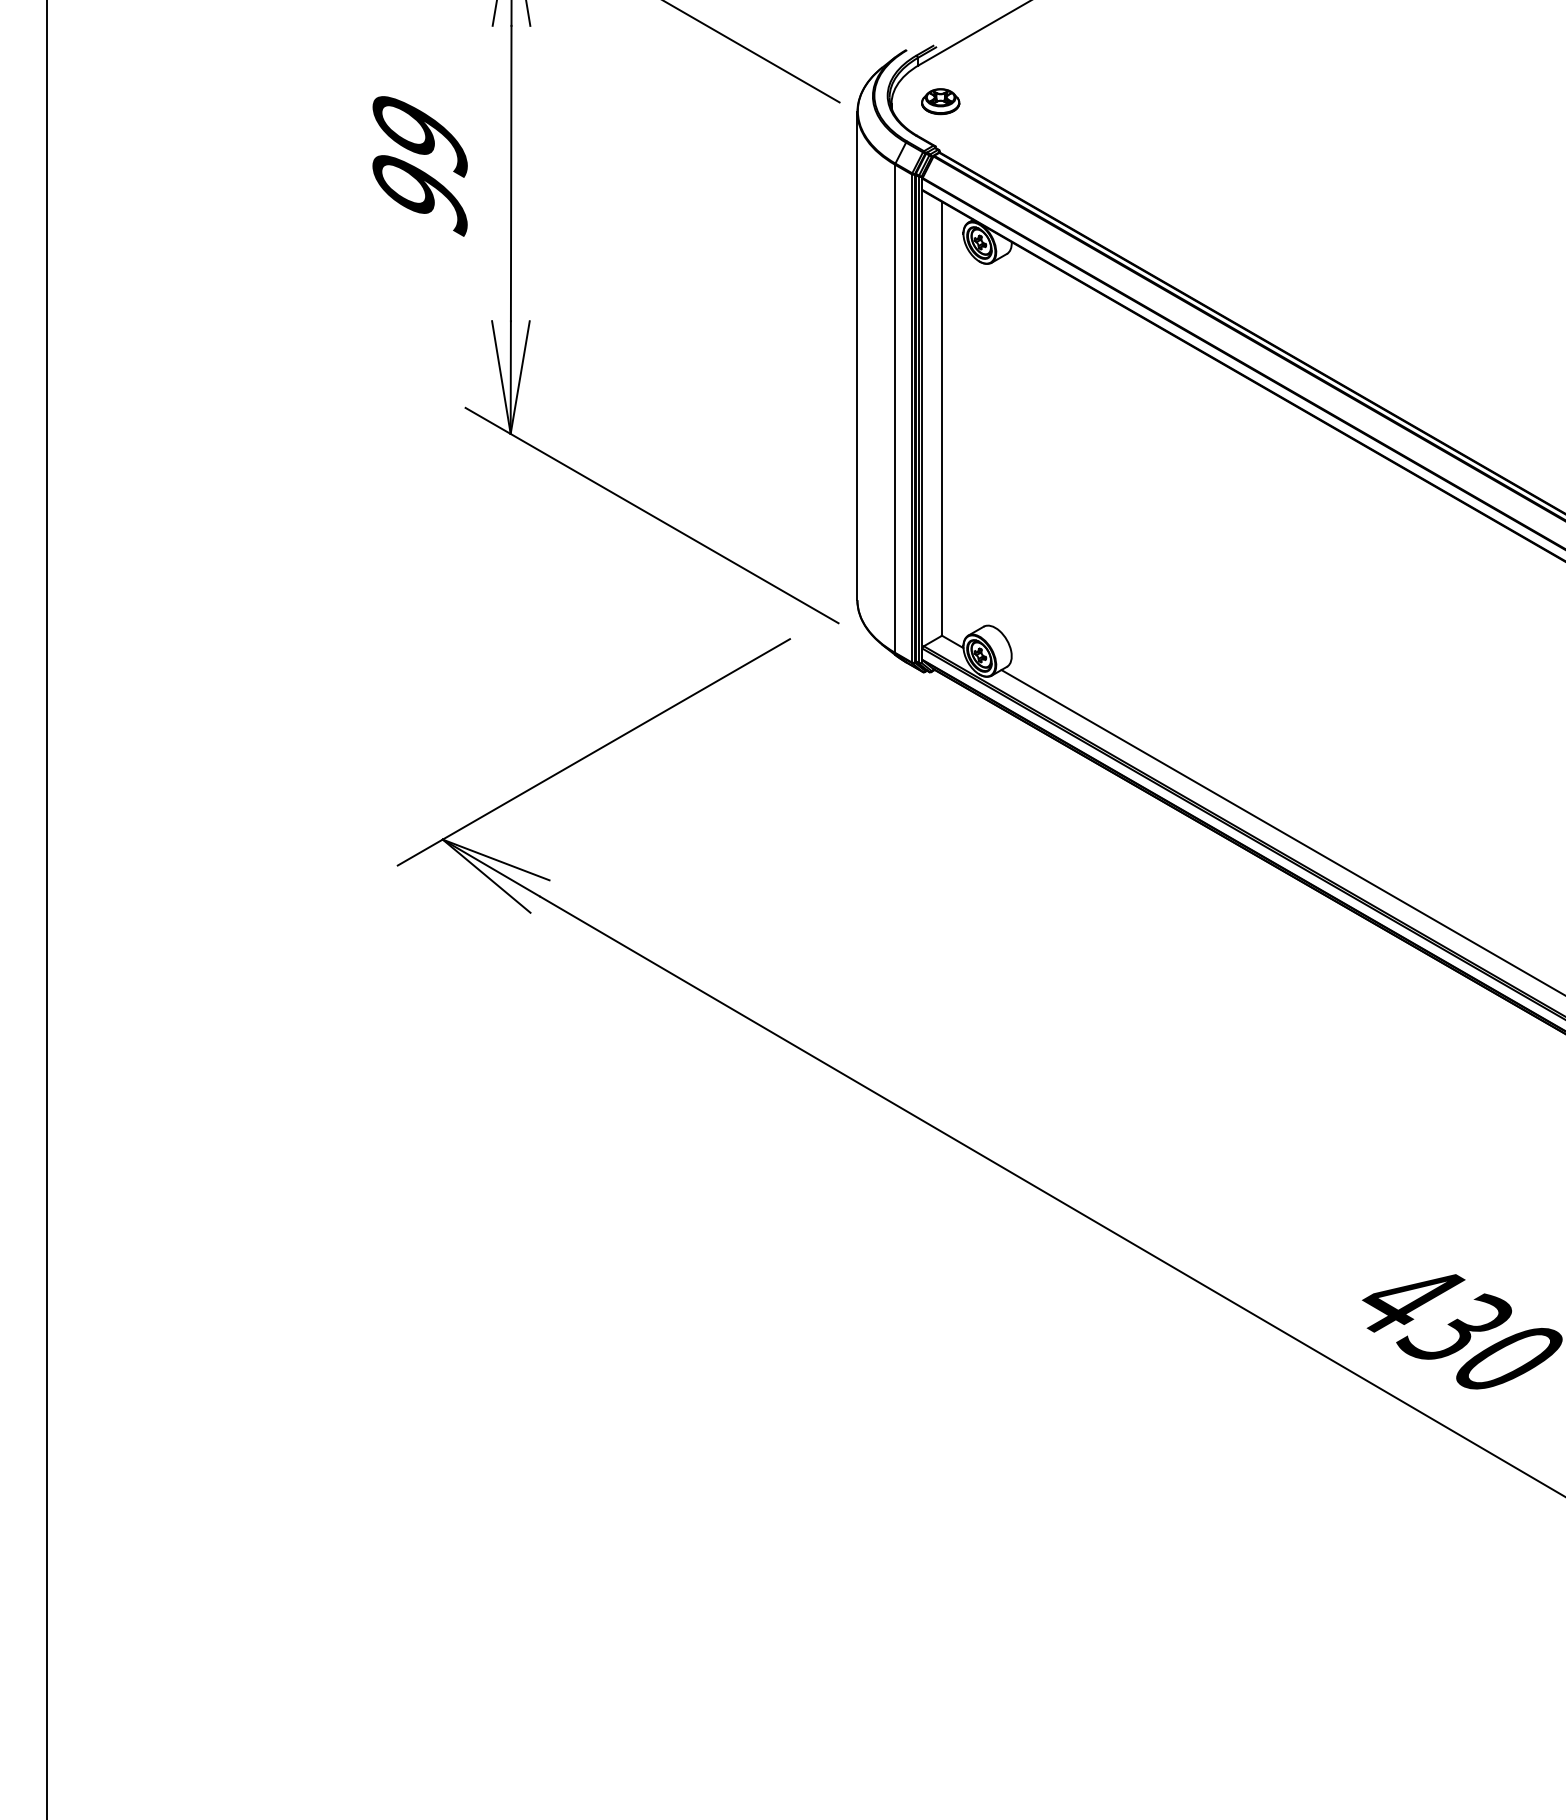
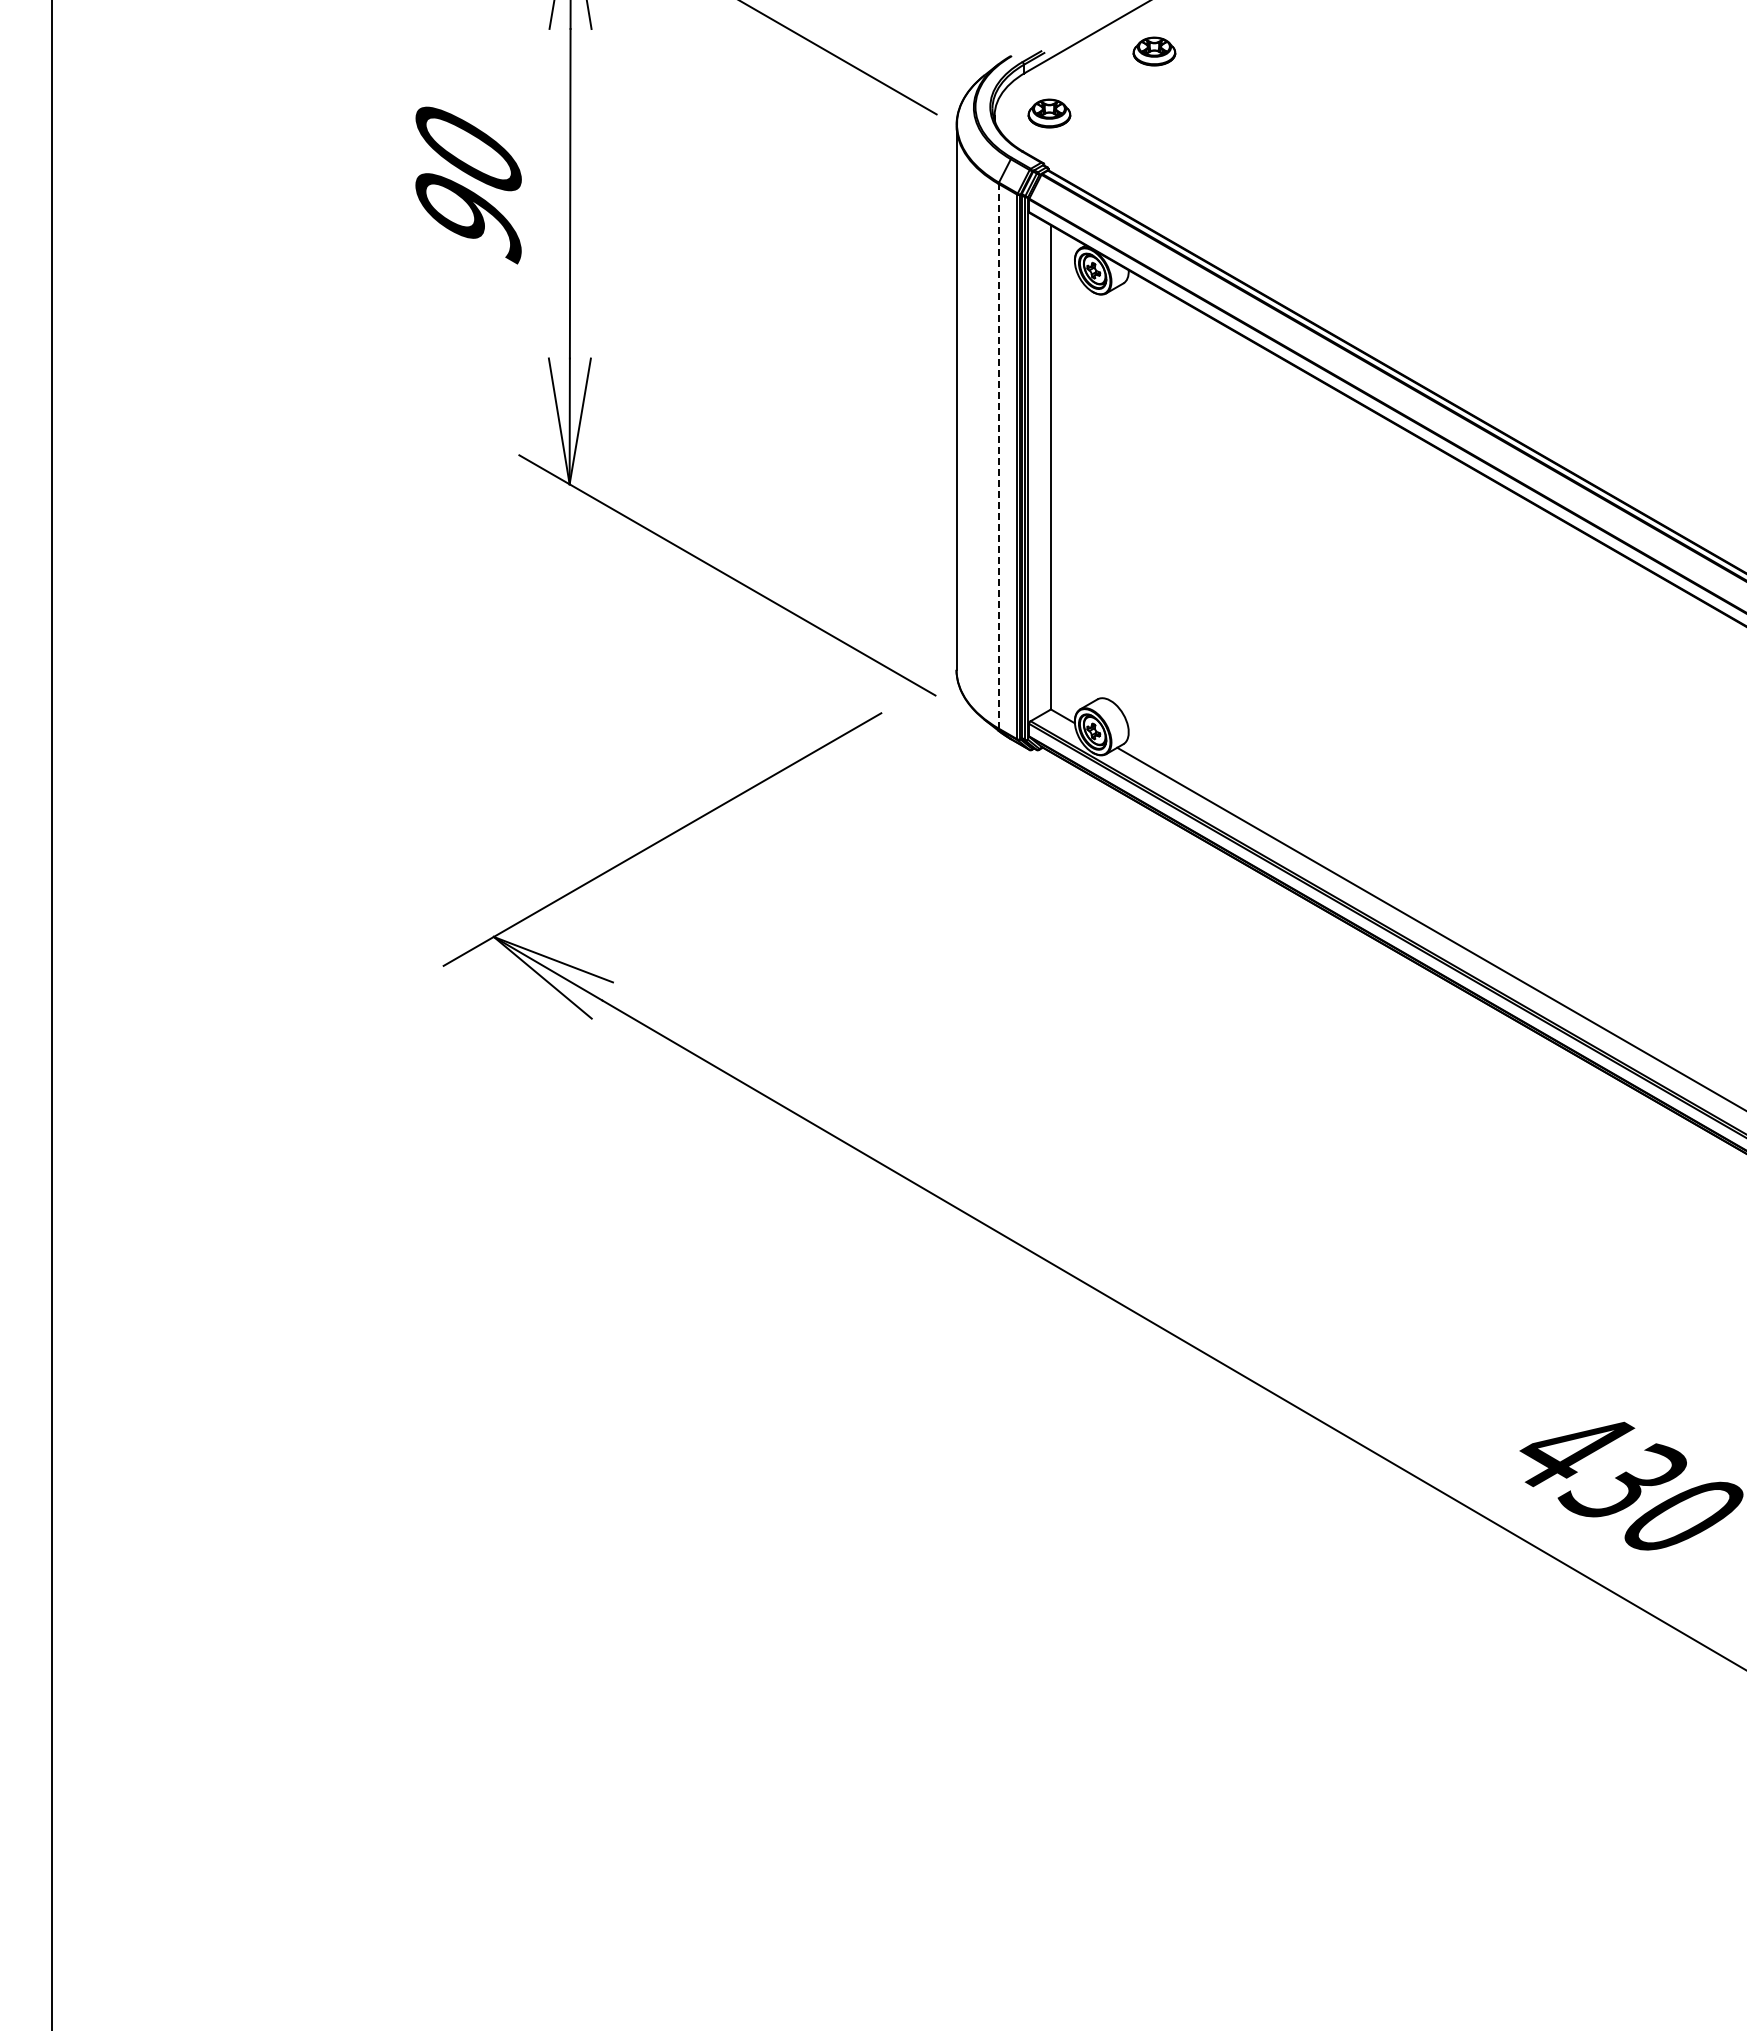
part: (1034, 46) -> (1154, 51), added
text: (420, 136) -> (468, 152), 99 -> 90
line: (895, 408) -> (998, 455), solid -> dashed

